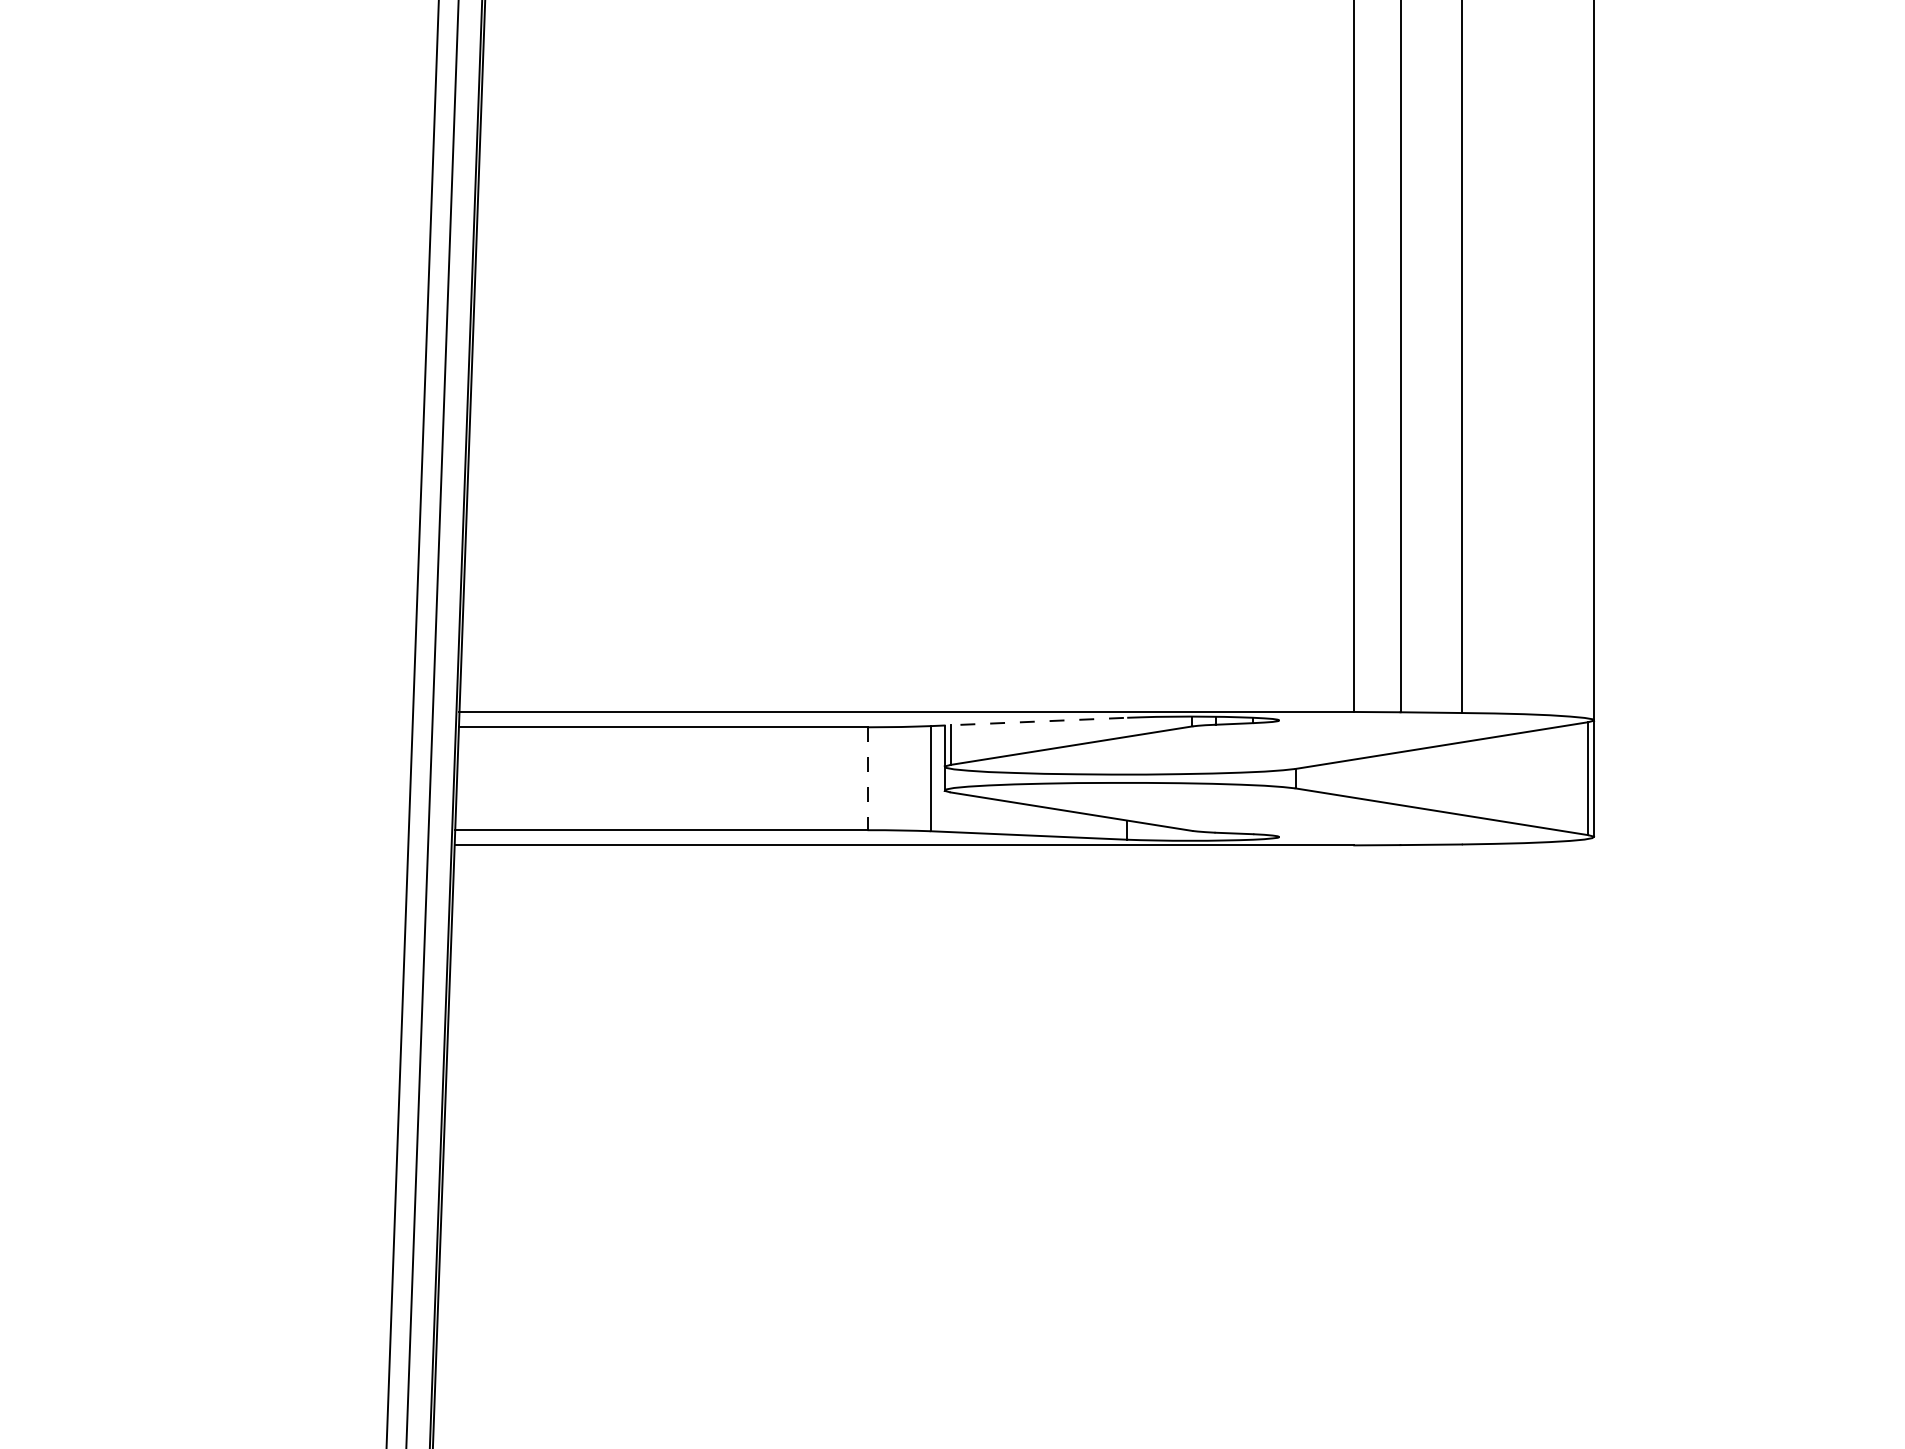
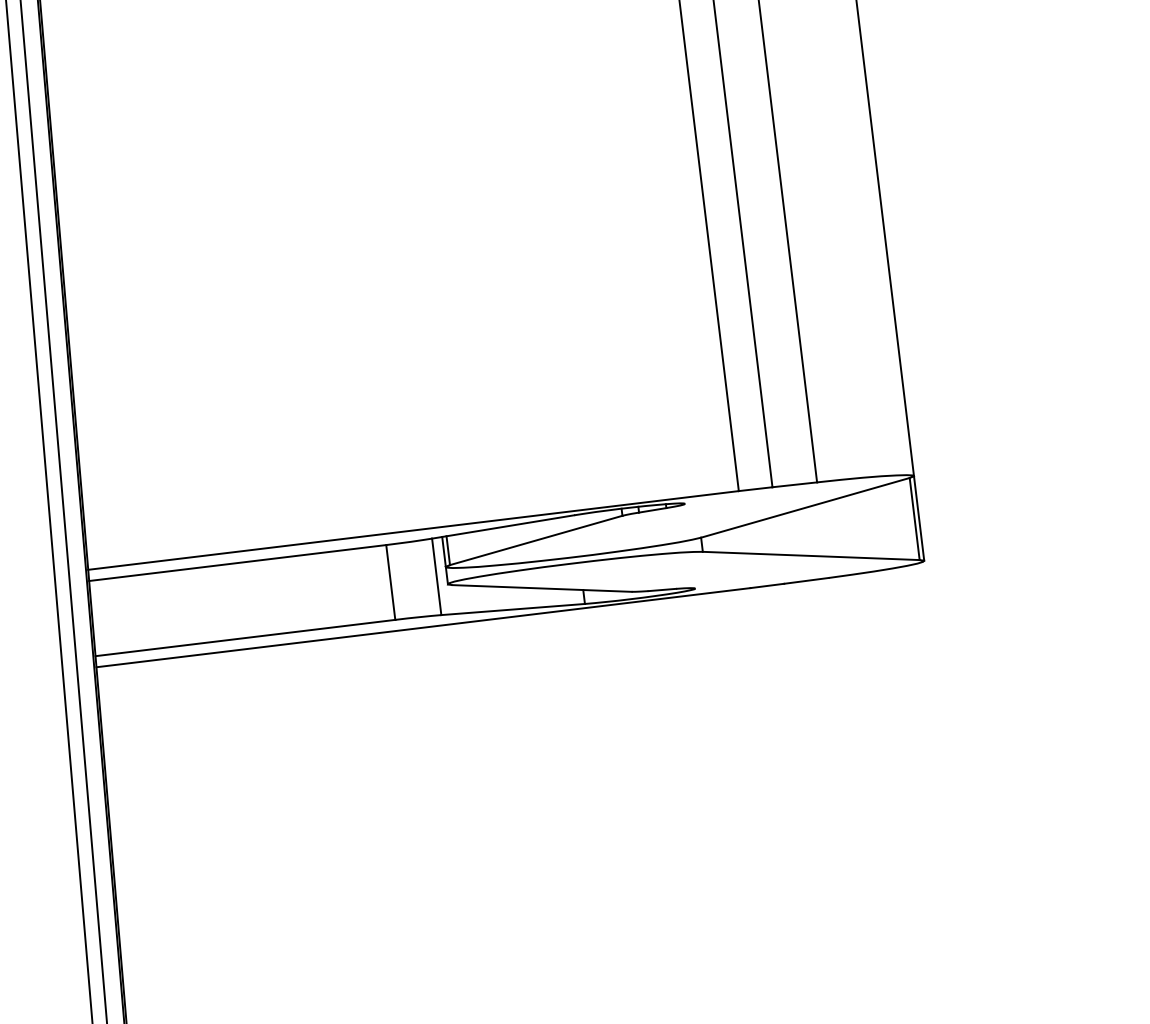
line: (1029, 721) -> (503, 526), dashed -> solid
line: (867, 779) -> (390, 583), dashed -> solid

